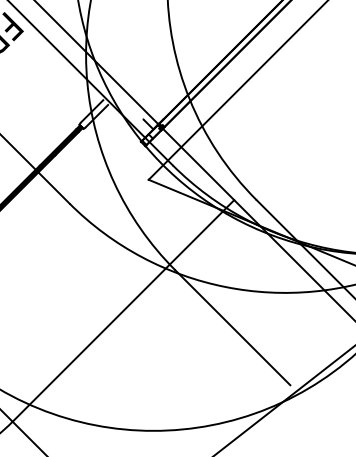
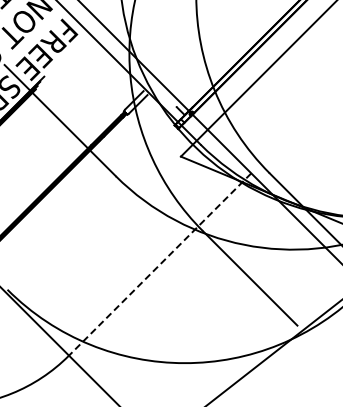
line: (123, 310) -> (160, 264), solid -> dashed

